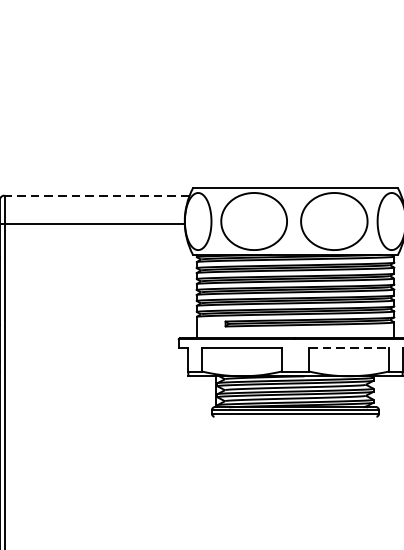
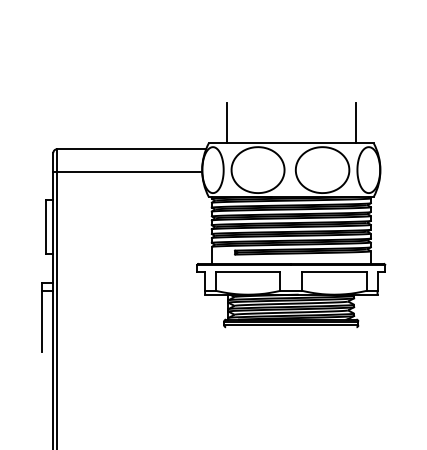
line: (216, 163) -> (227, 123), added
line: (375, 163) -> (355, 123), added
line: (96, 195) -> (131, 149), dashed -> solid
line: (349, 347) -> (334, 271), dashed -> solid

